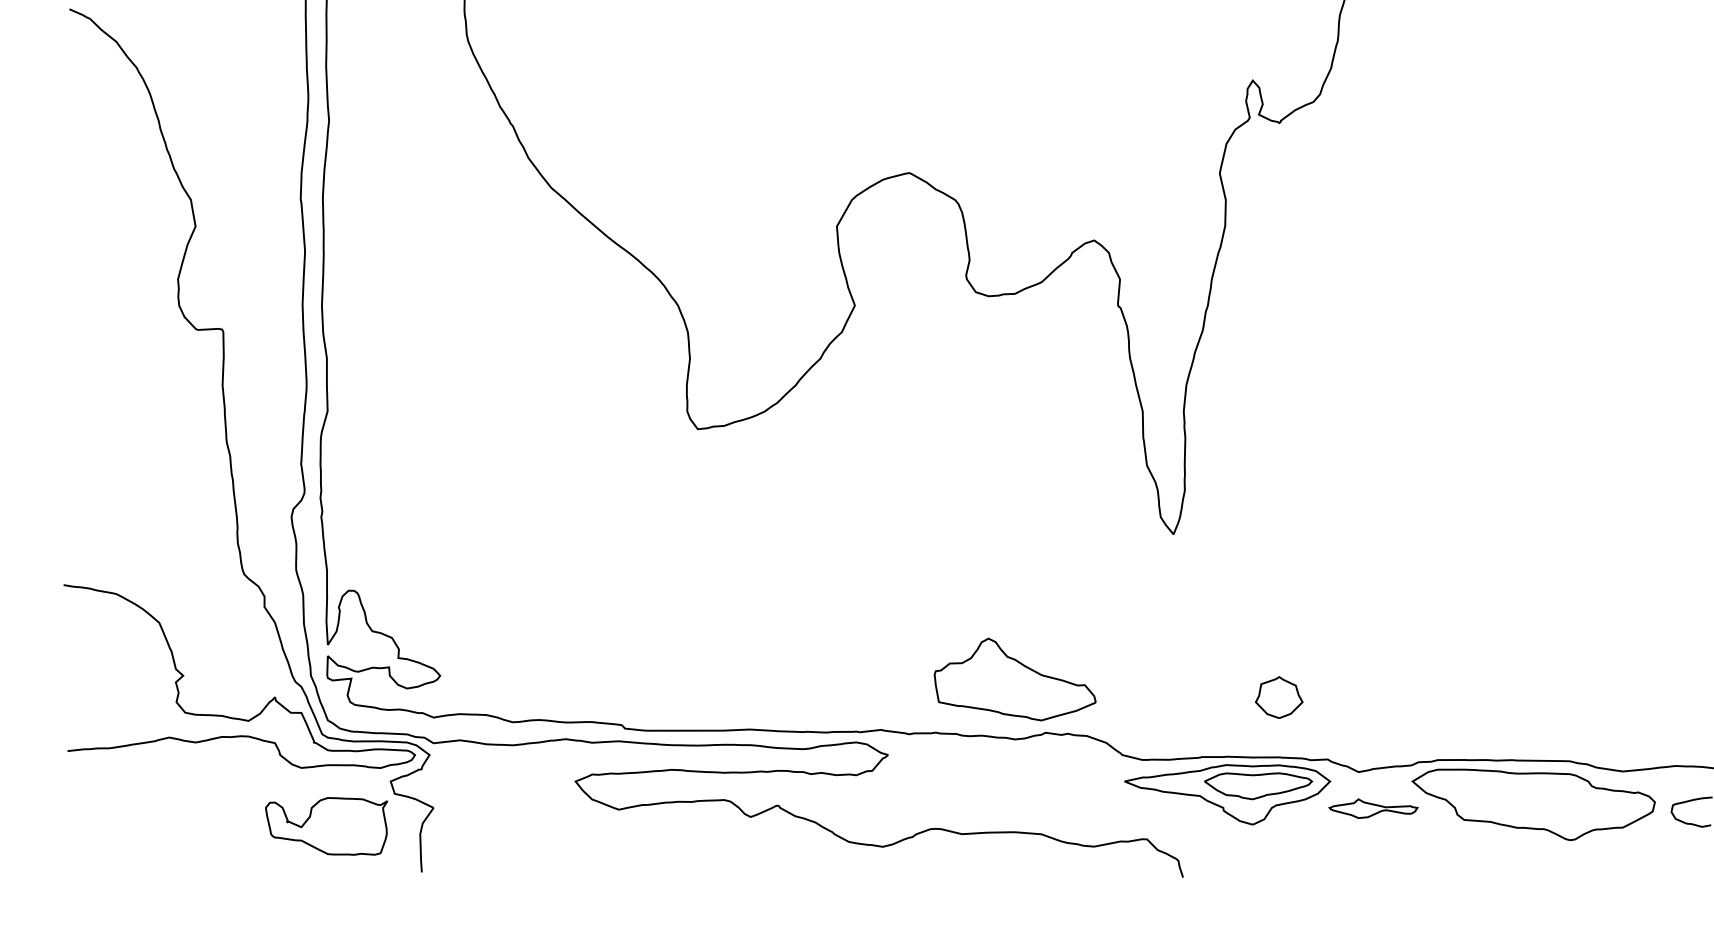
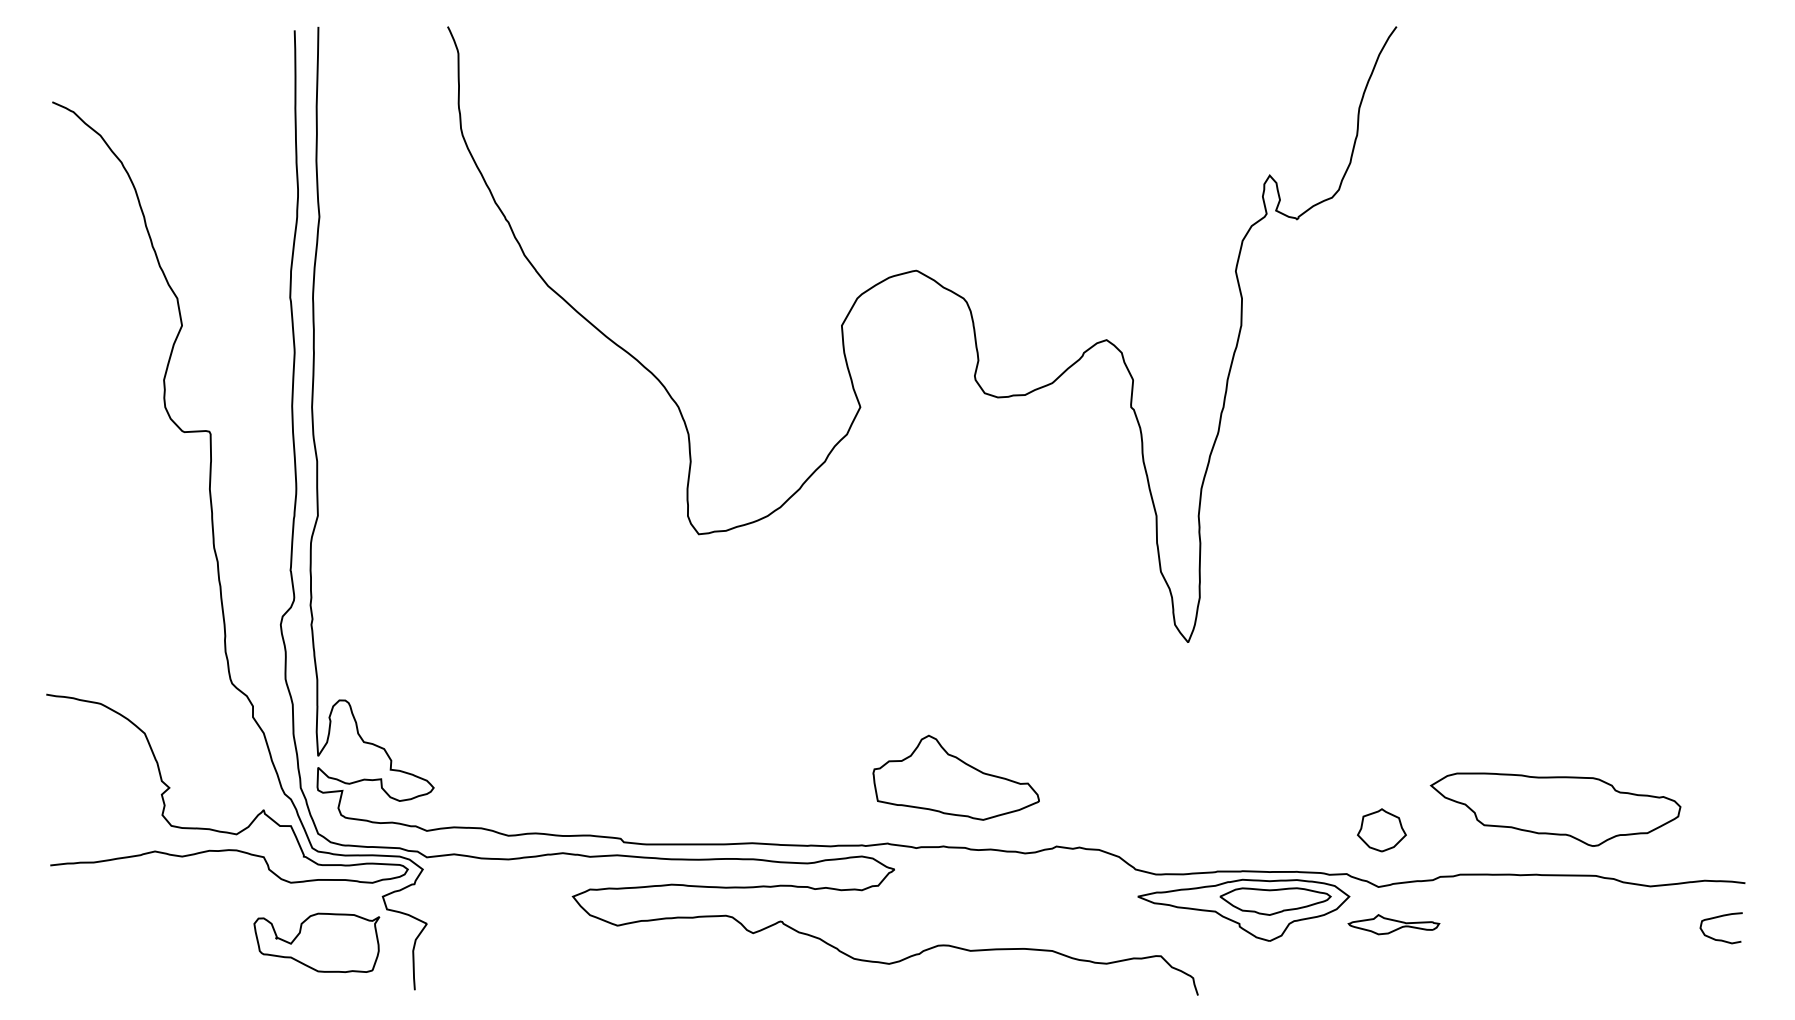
part: (1014, 679) -> (955, 777), moved
part: (1278, 697) -> (1381, 830), moved
part: (1533, 804) -> (1555, 809), moved

